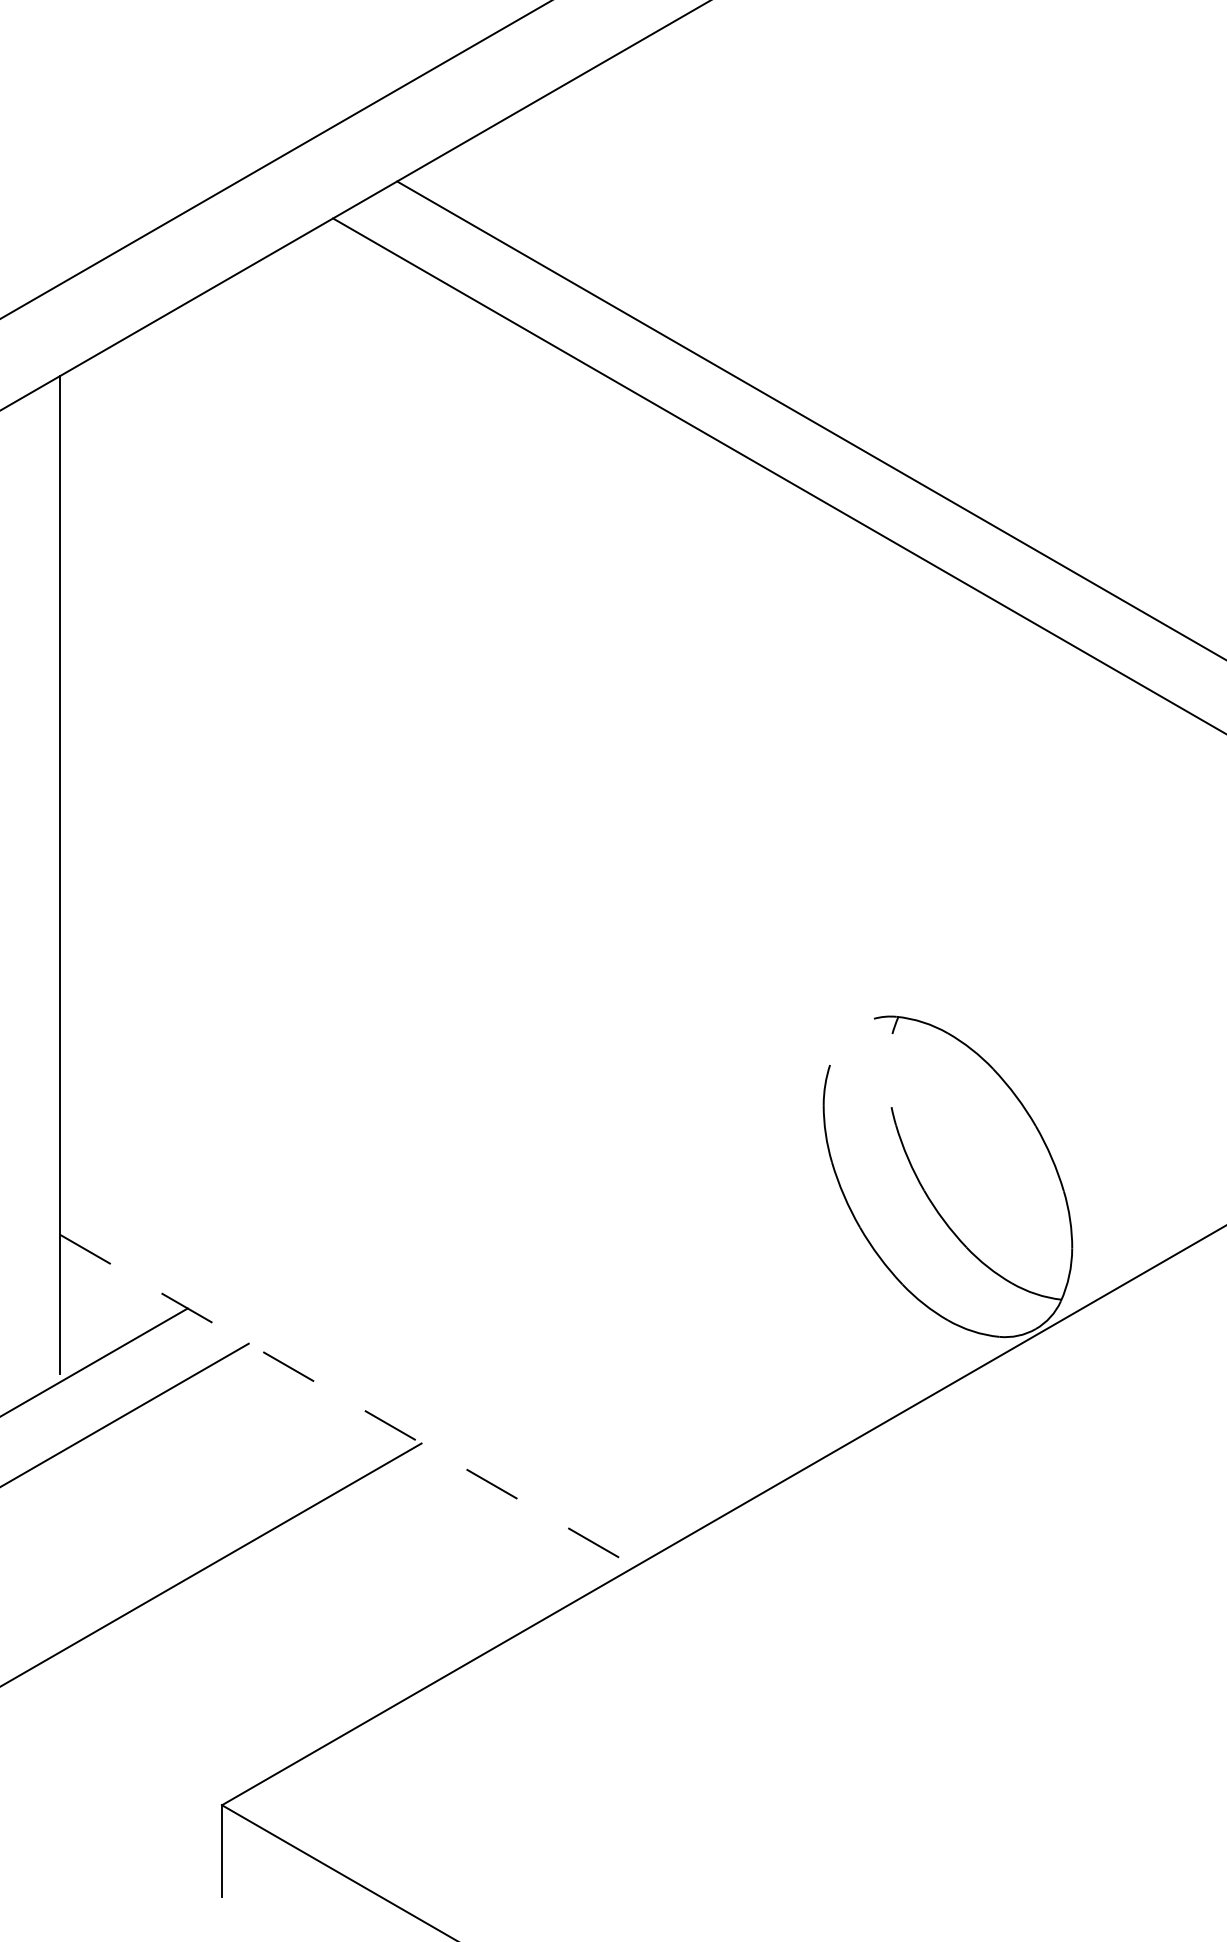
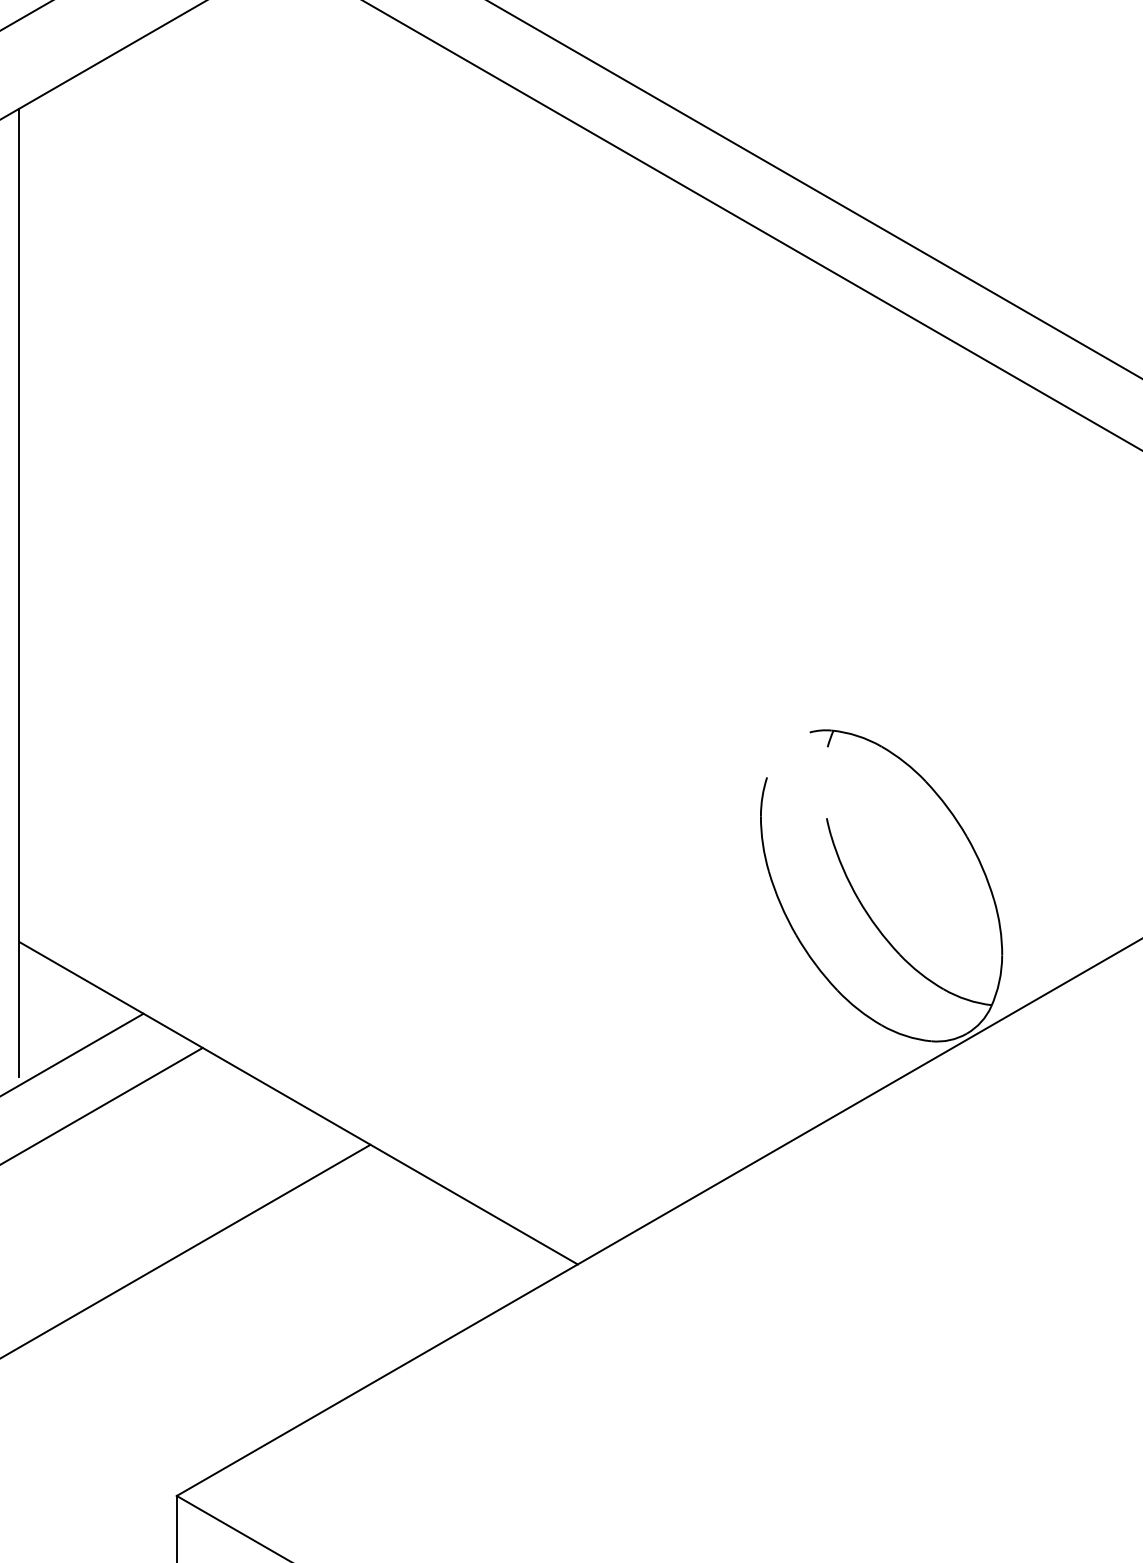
line: (347, 1400) -> (298, 1103), dashed -> solid

